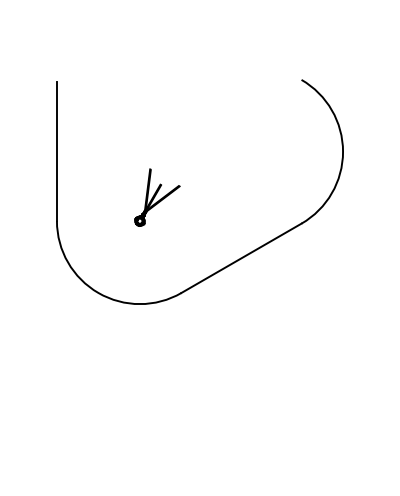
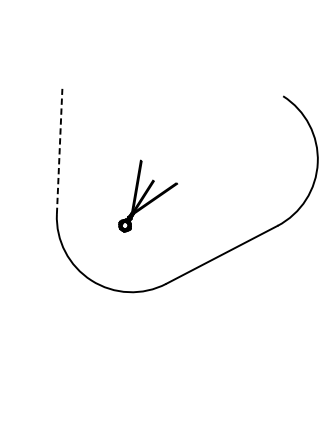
line: (56, 151) -> (59, 151), solid -> dashed
part: (157, 197) -> (148, 196), size x1.4

